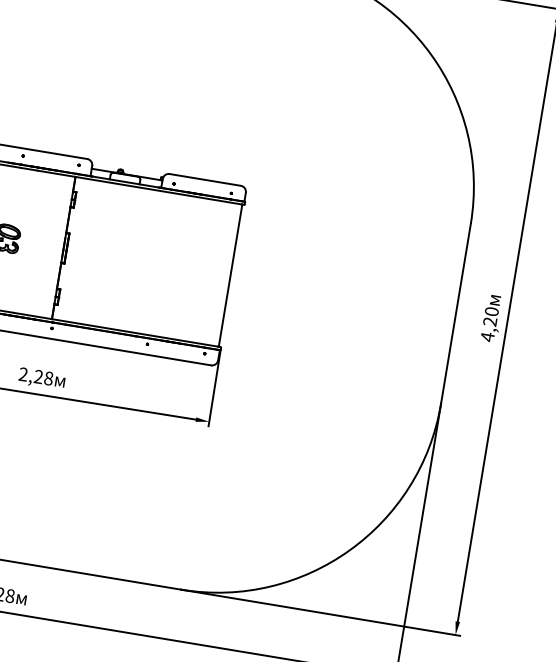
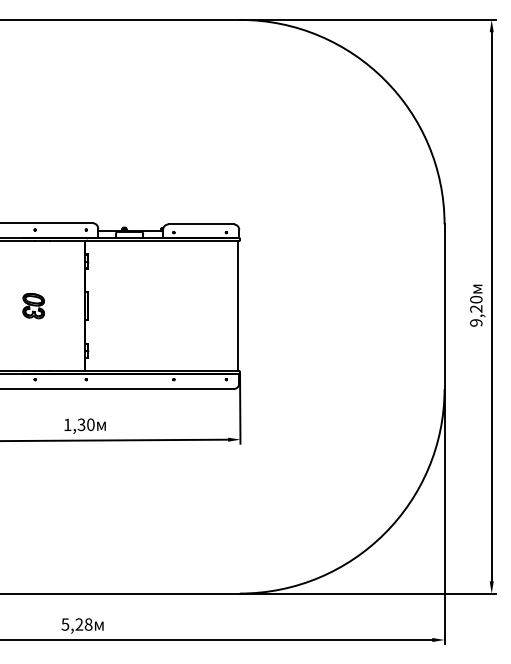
text: (487, 336) -> (476, 322), 4,20 -> 9,20
text: (35, 376) -> (78, 424), 2,28 -> 1,30

